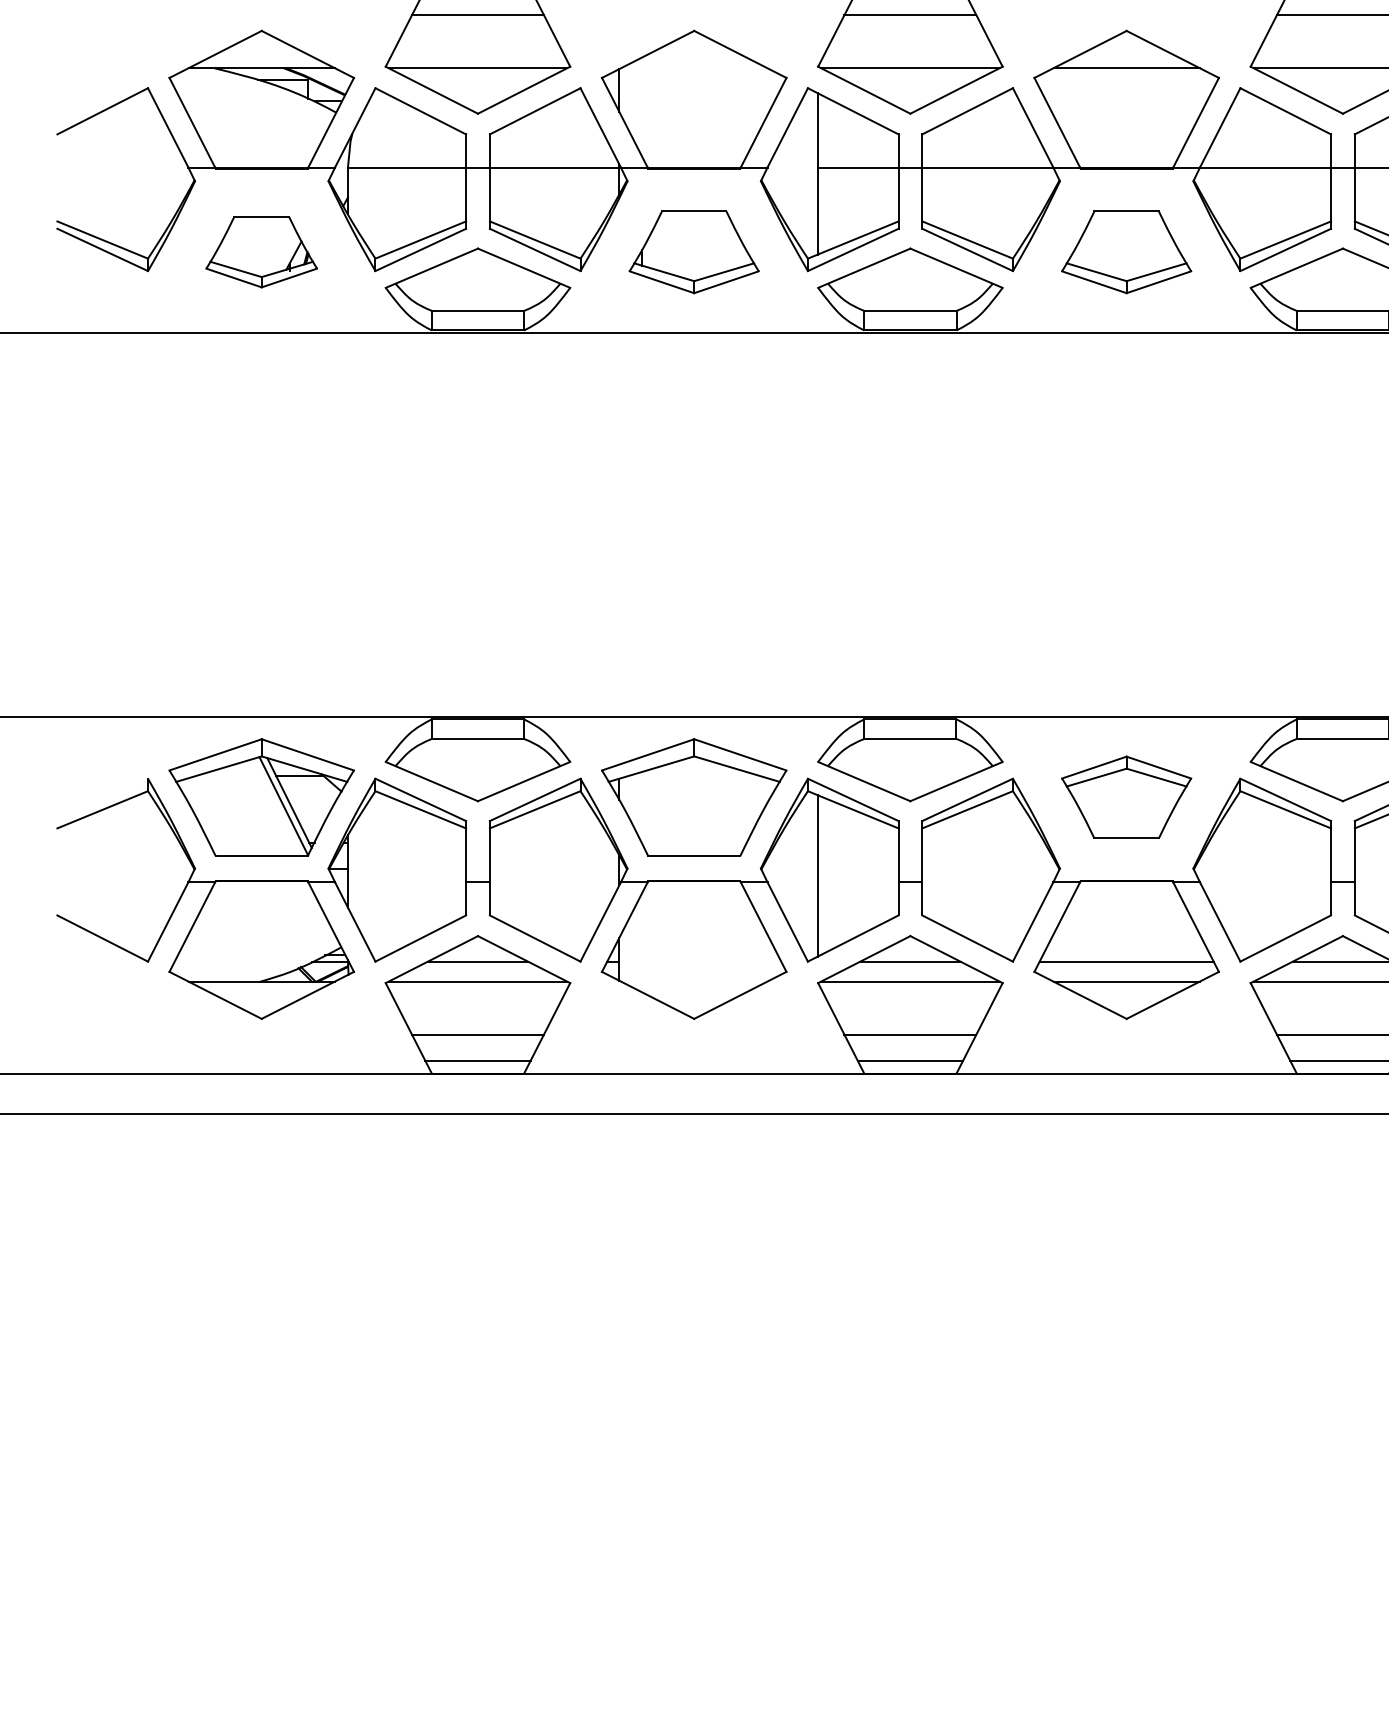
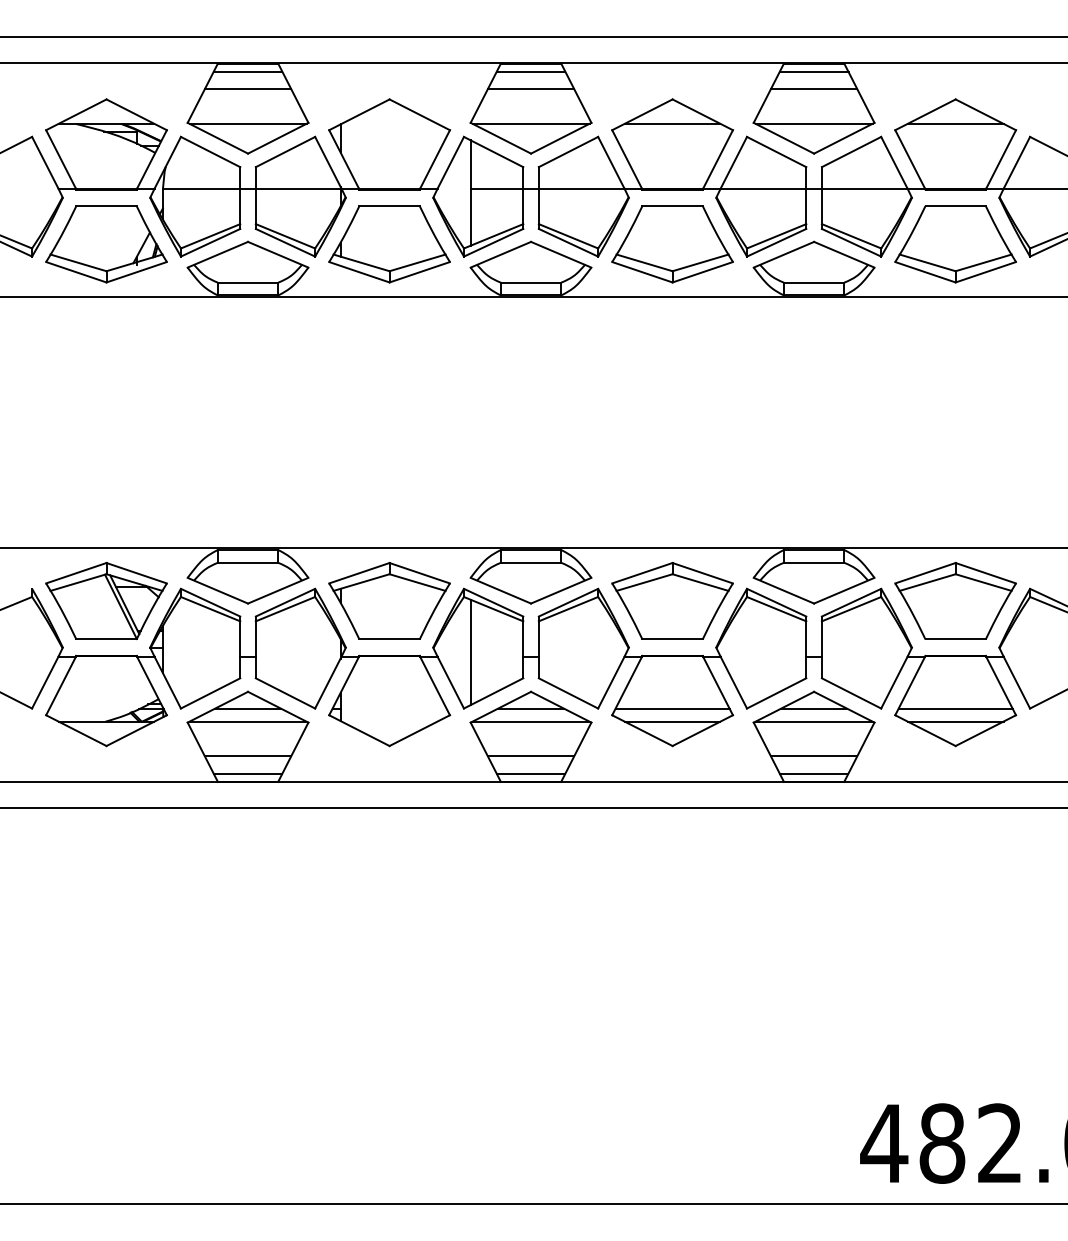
part: (261, 252) -> (106, 244), size x1.67
part: (694, 252) -> (389, 244), size x1.43
part: (1126, 252) -> (672, 244), size x1.43
part: (1126, 796) -> (672, 600), size x1.43

